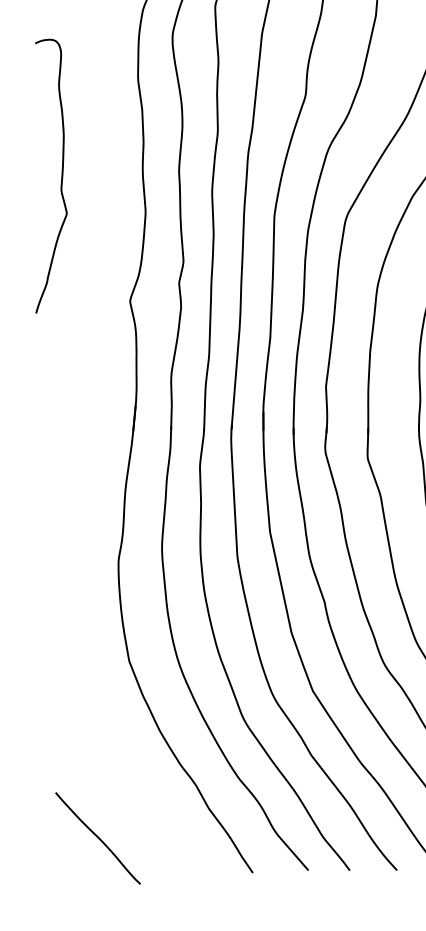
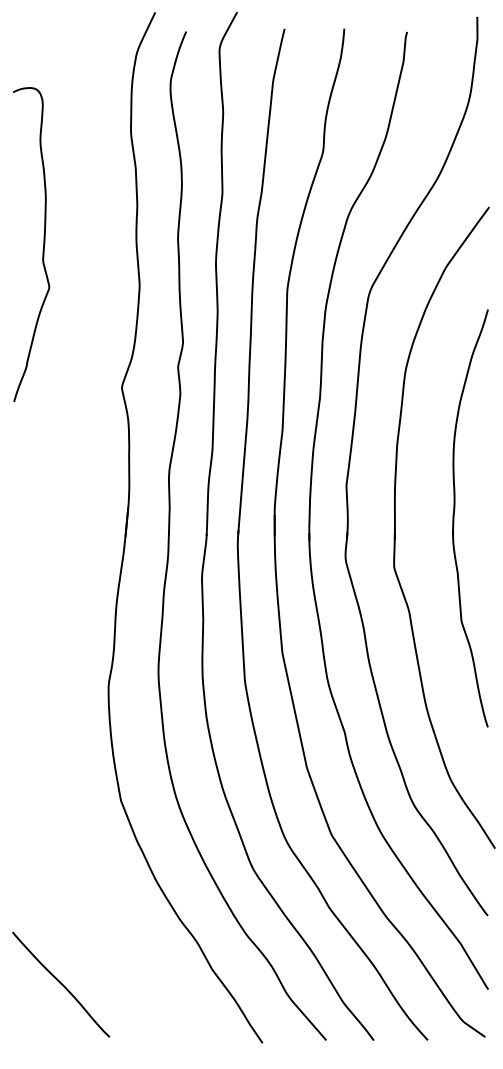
curve: (98, 838) -> (61, 984), moved

